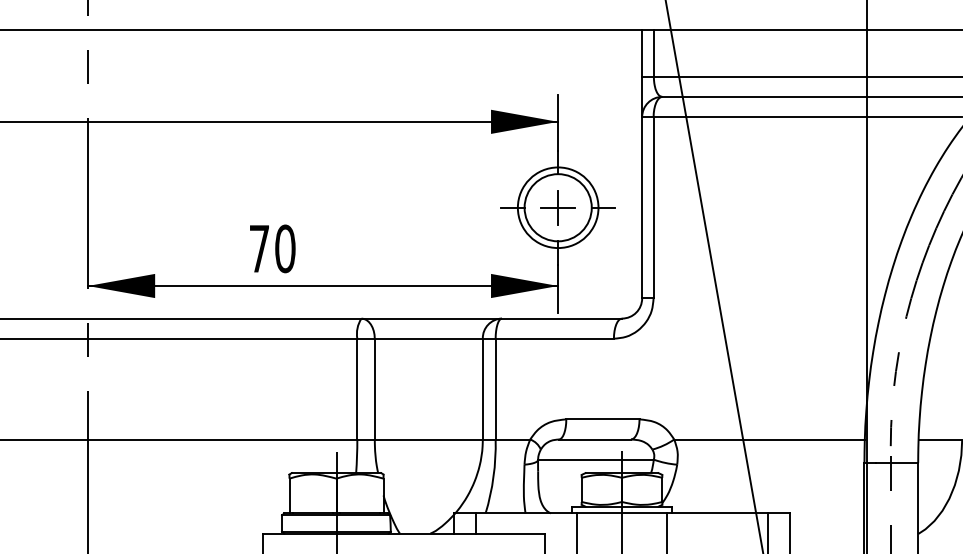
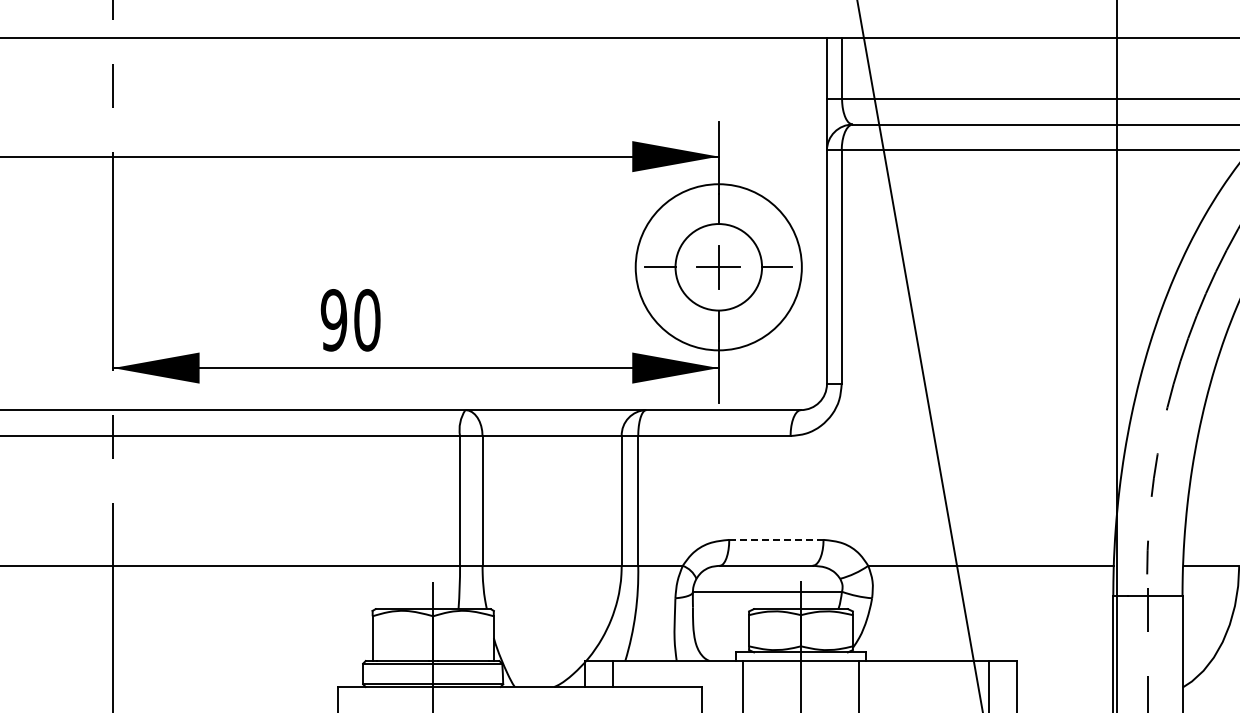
circle: (557, 207) -> (718, 267), size x1.6
text: (259, 249) -> (333, 320), 70 -> 90
line: (602, 419) -> (776, 539), solid -> dashed

